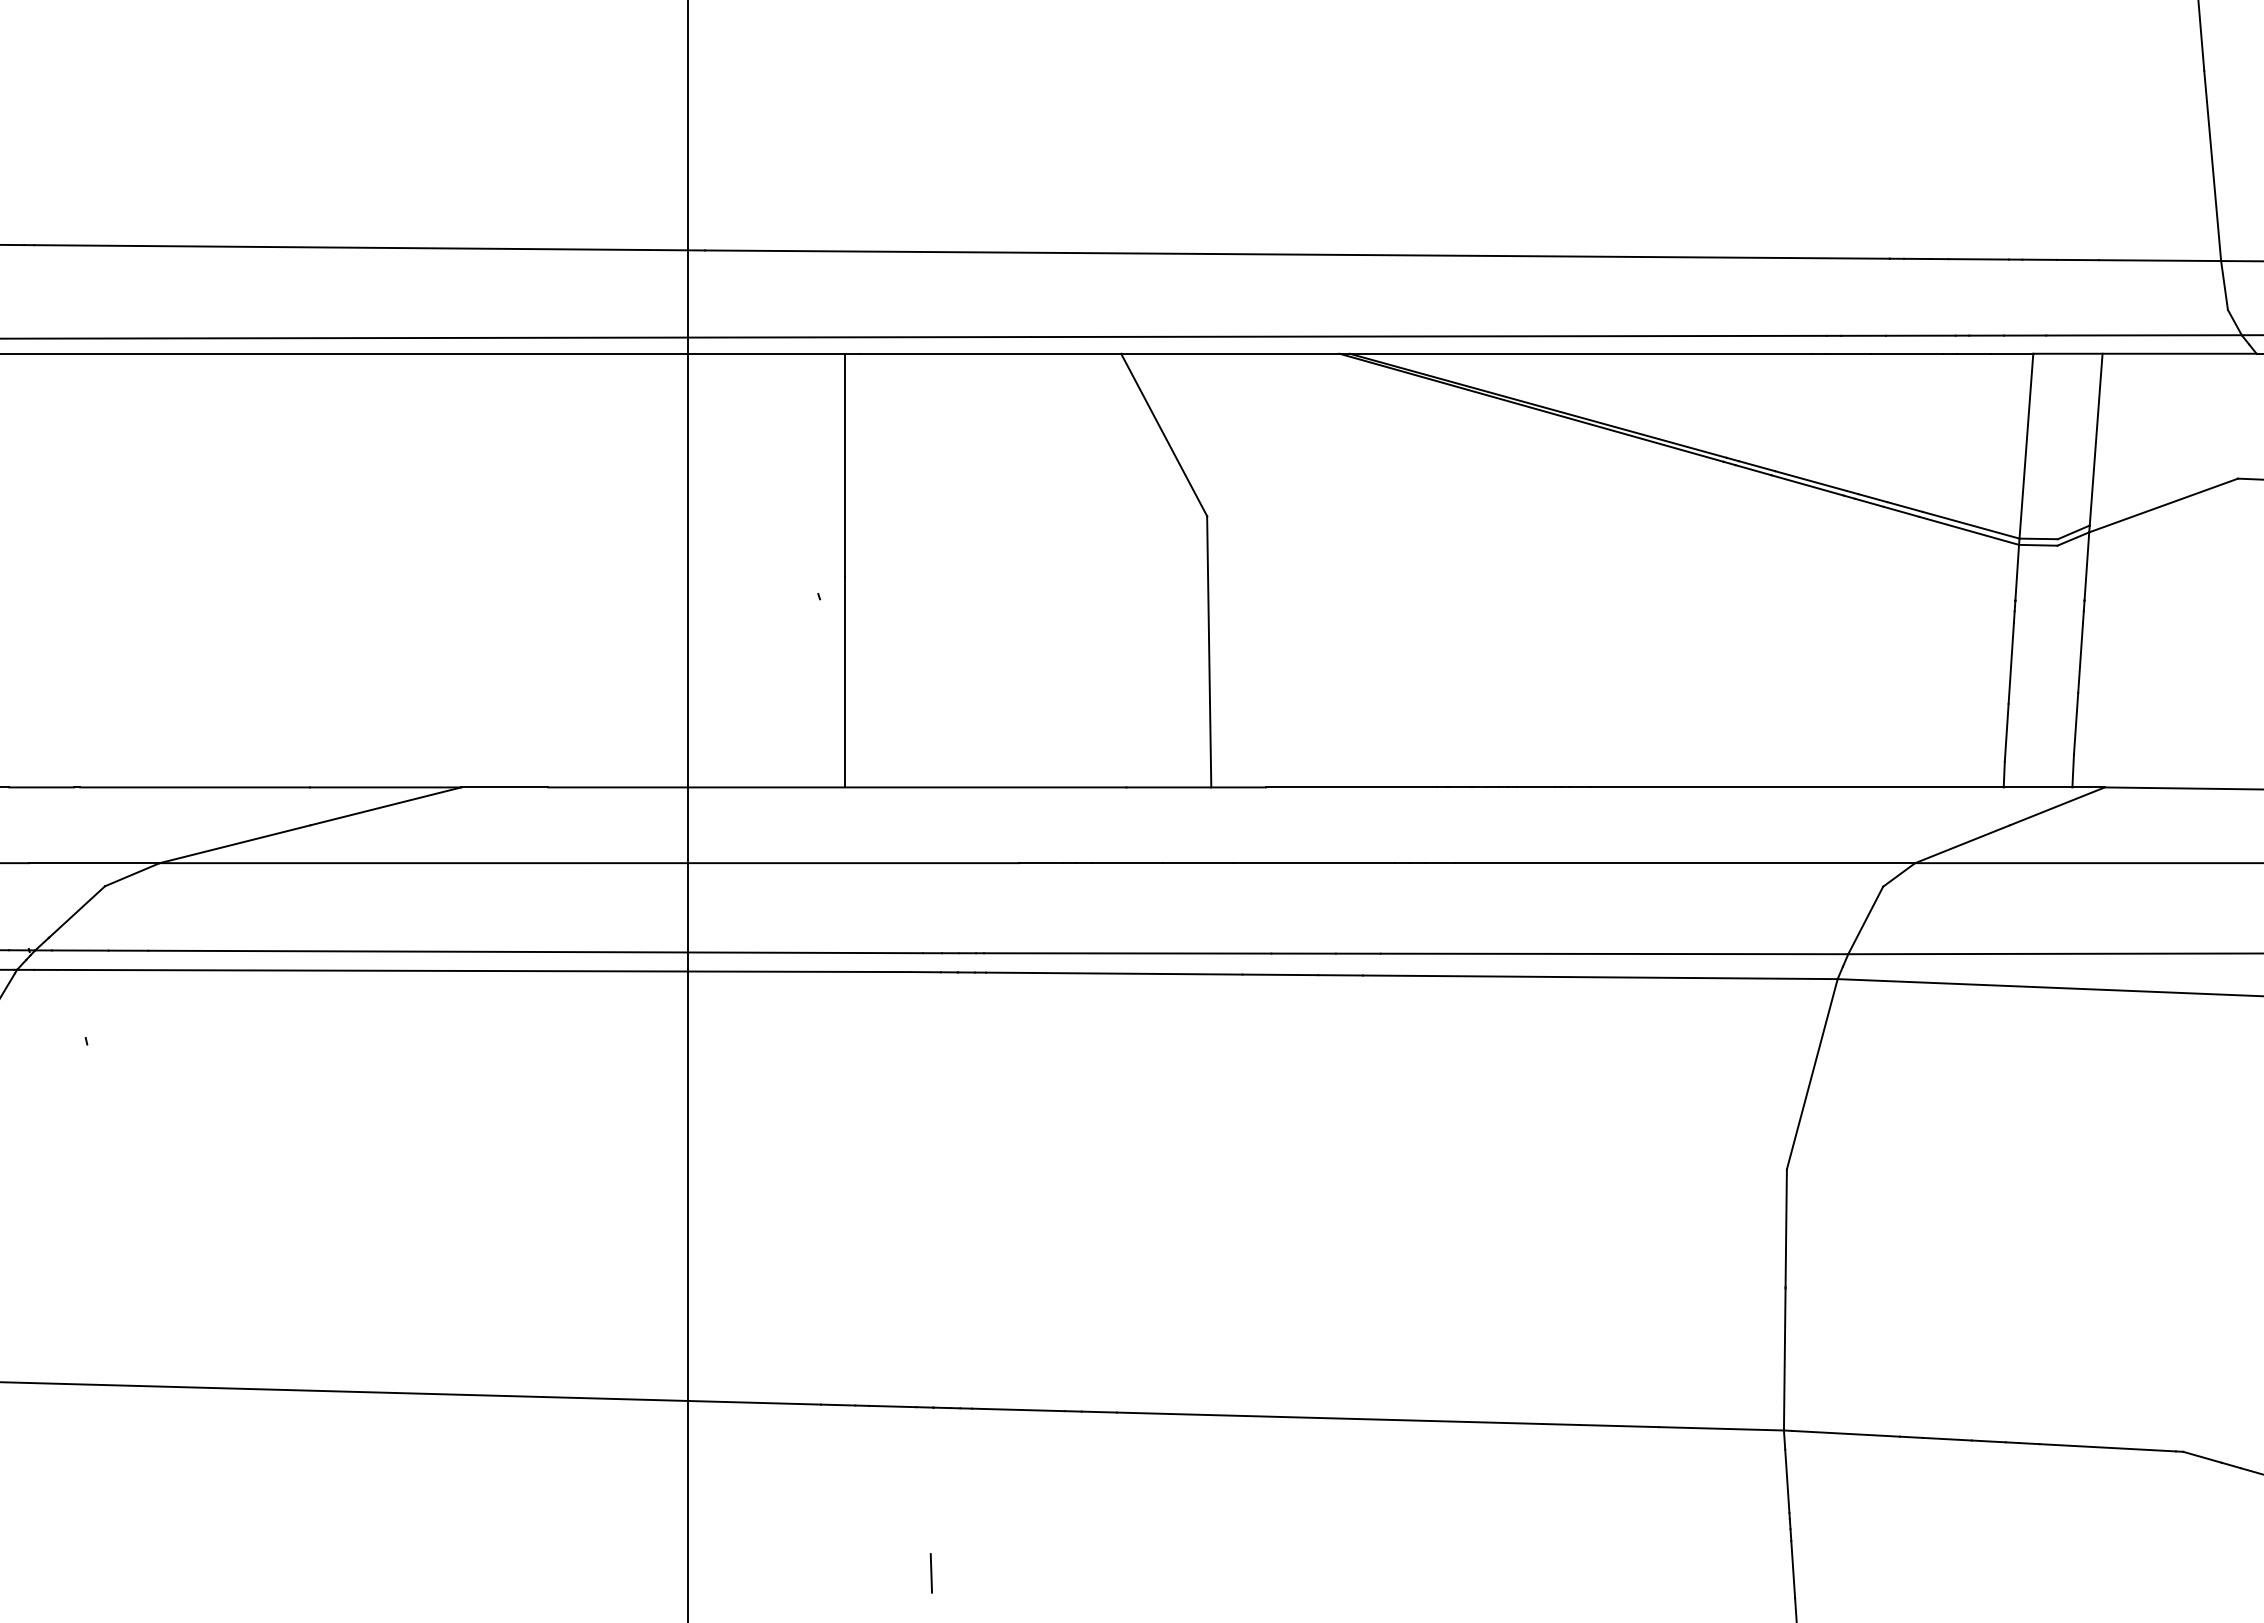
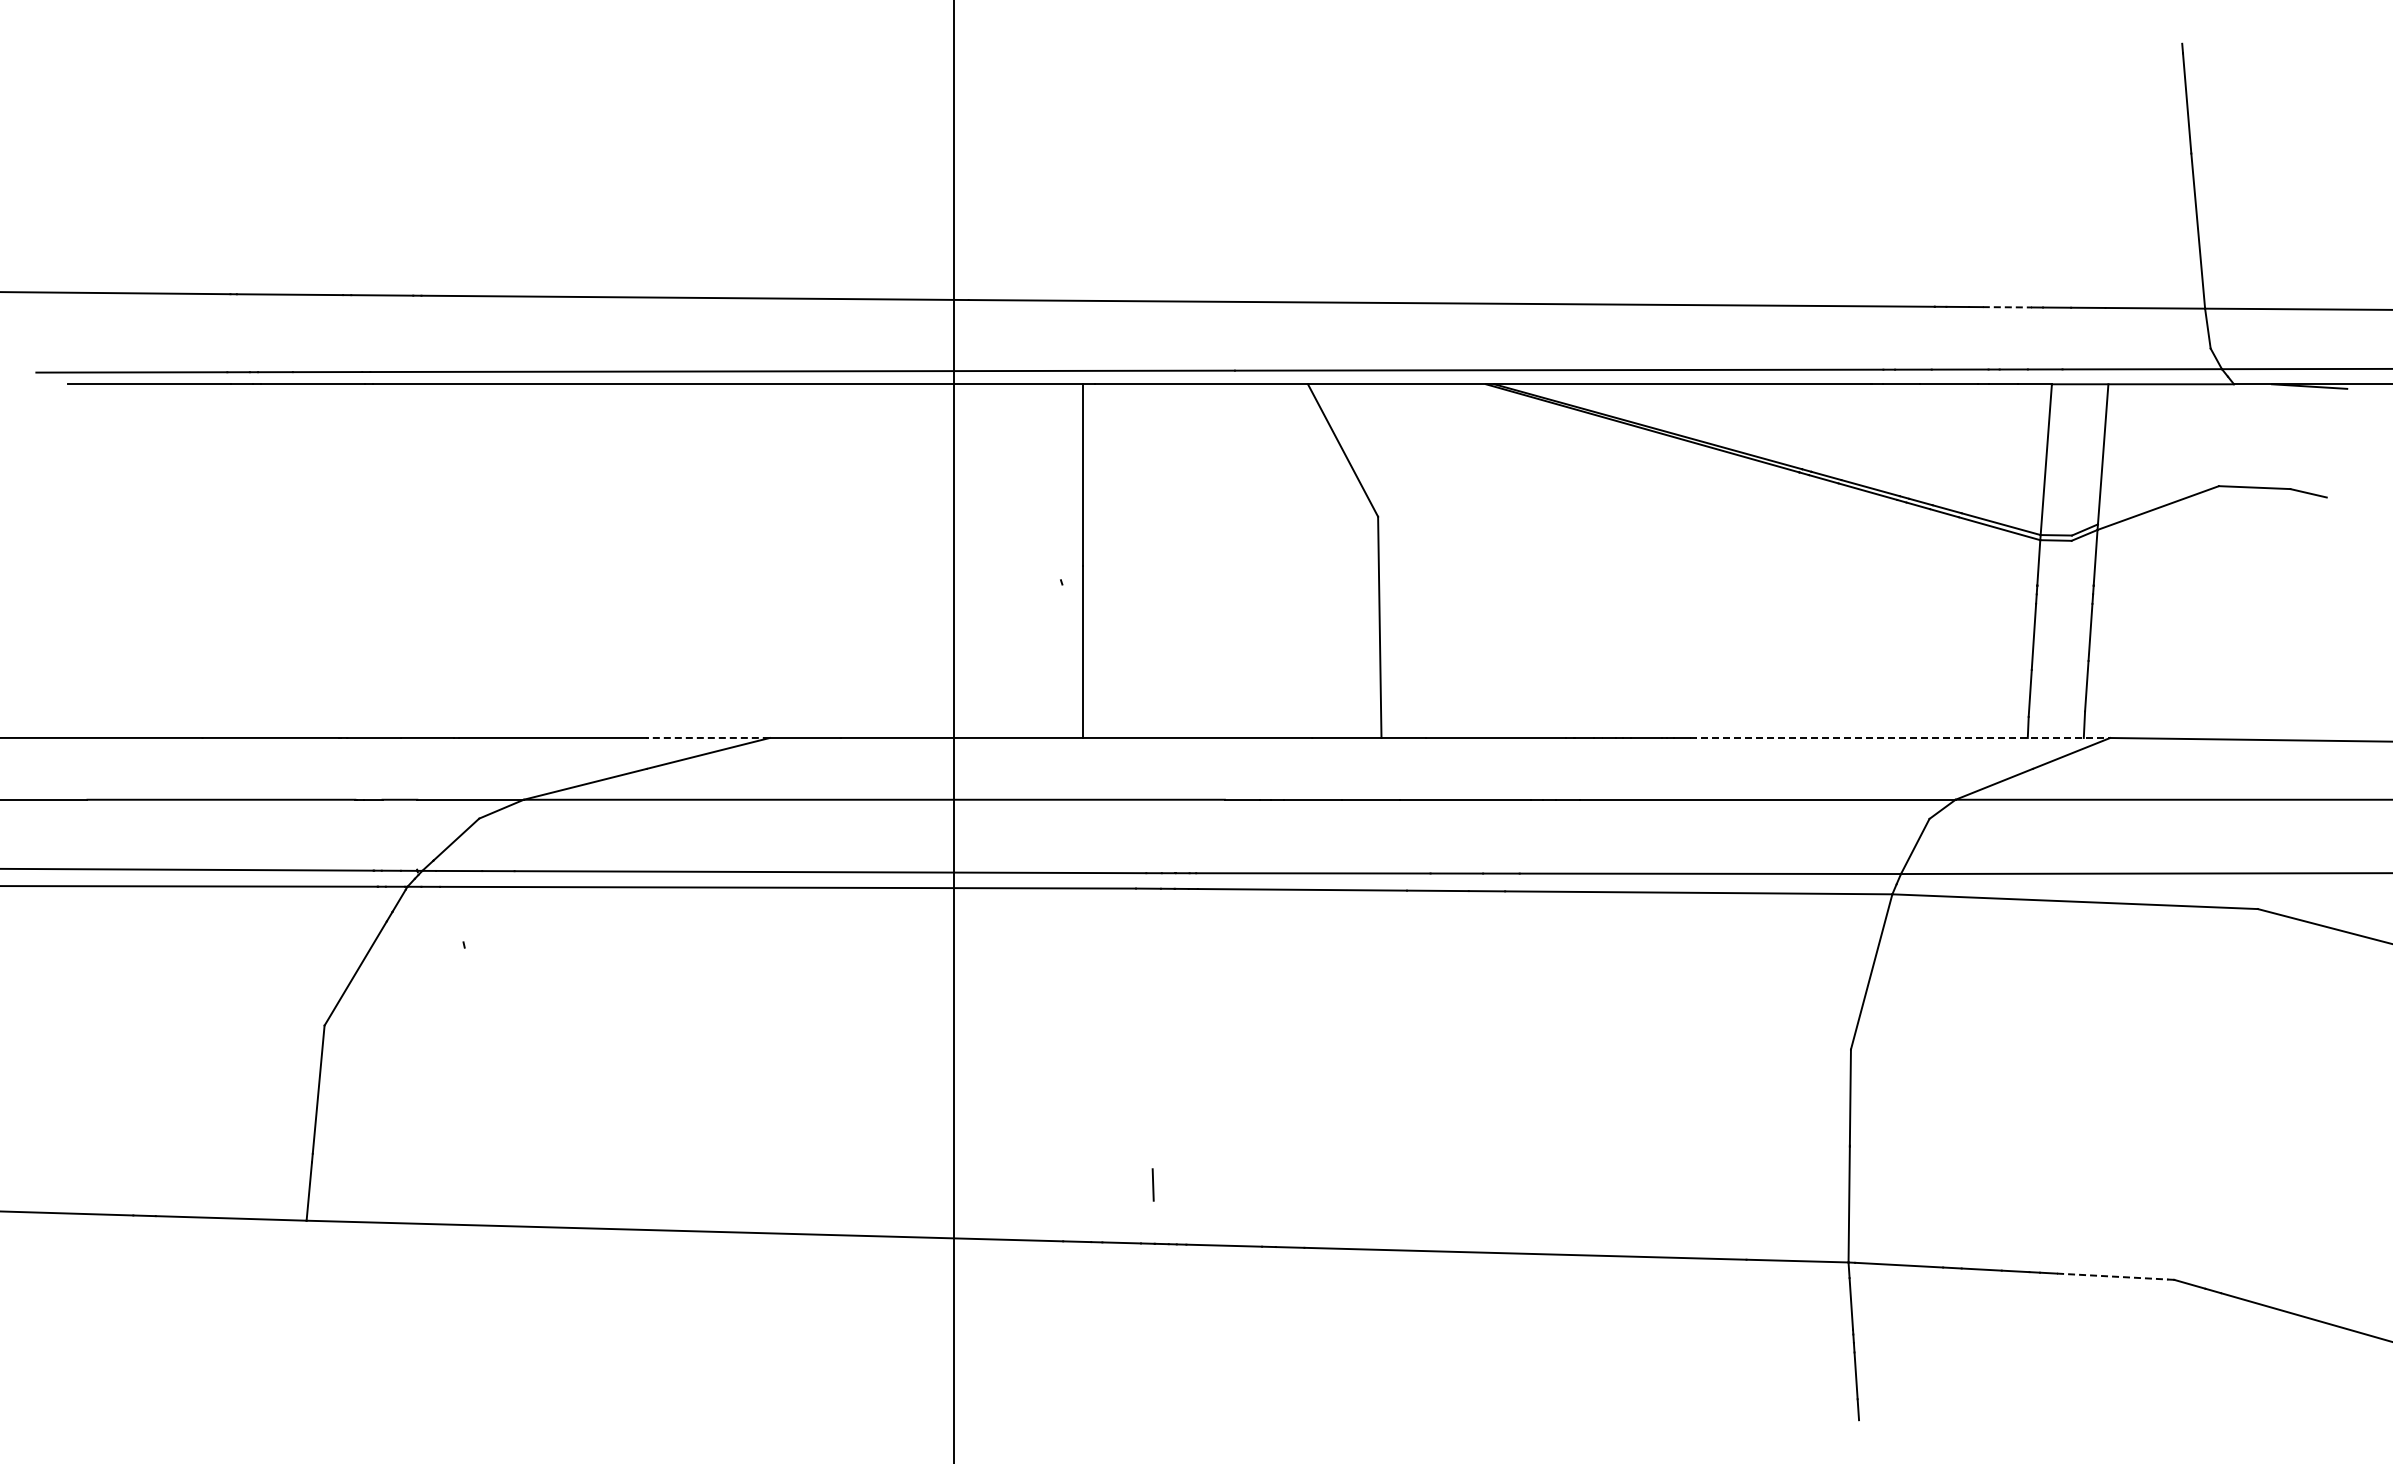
line: (1978, 259) -> (2007, 307), solid -> dashed
line: (386, 786) -> (708, 737), solid -> dashed
line: (1847, 786) -> (1900, 737), solid -> dashed
line: (2107, 1447) -> (2112, 1276), solid -> dashed
line: (930, 1572) -> (1152, 1184), moved

